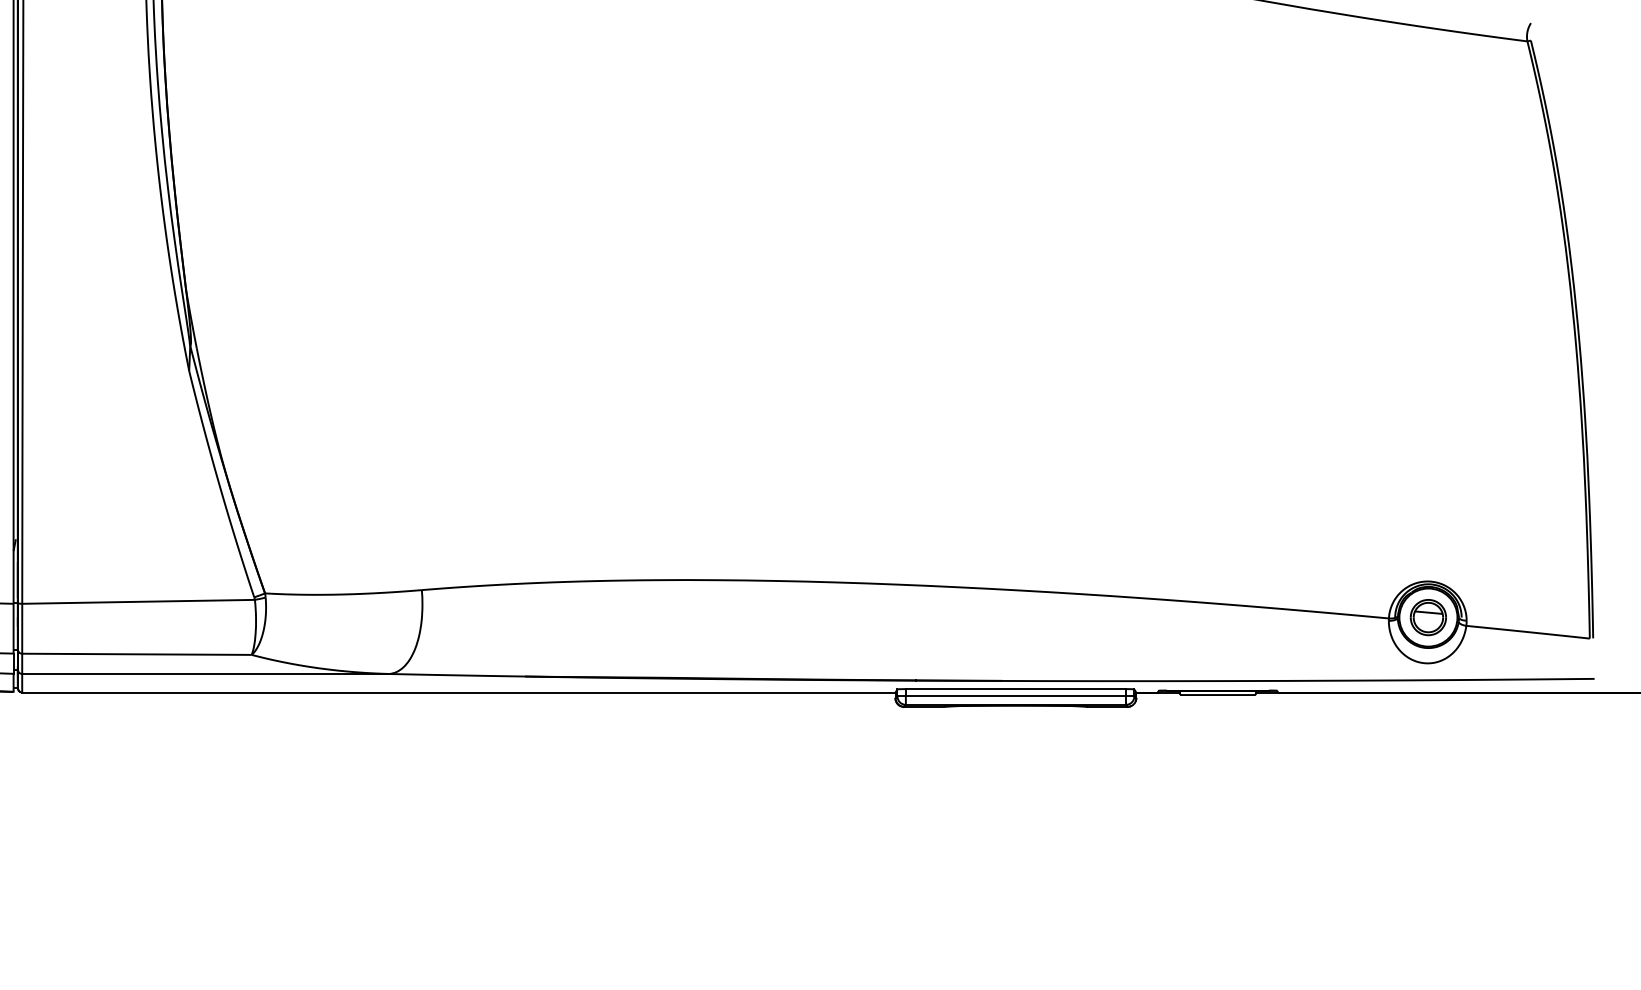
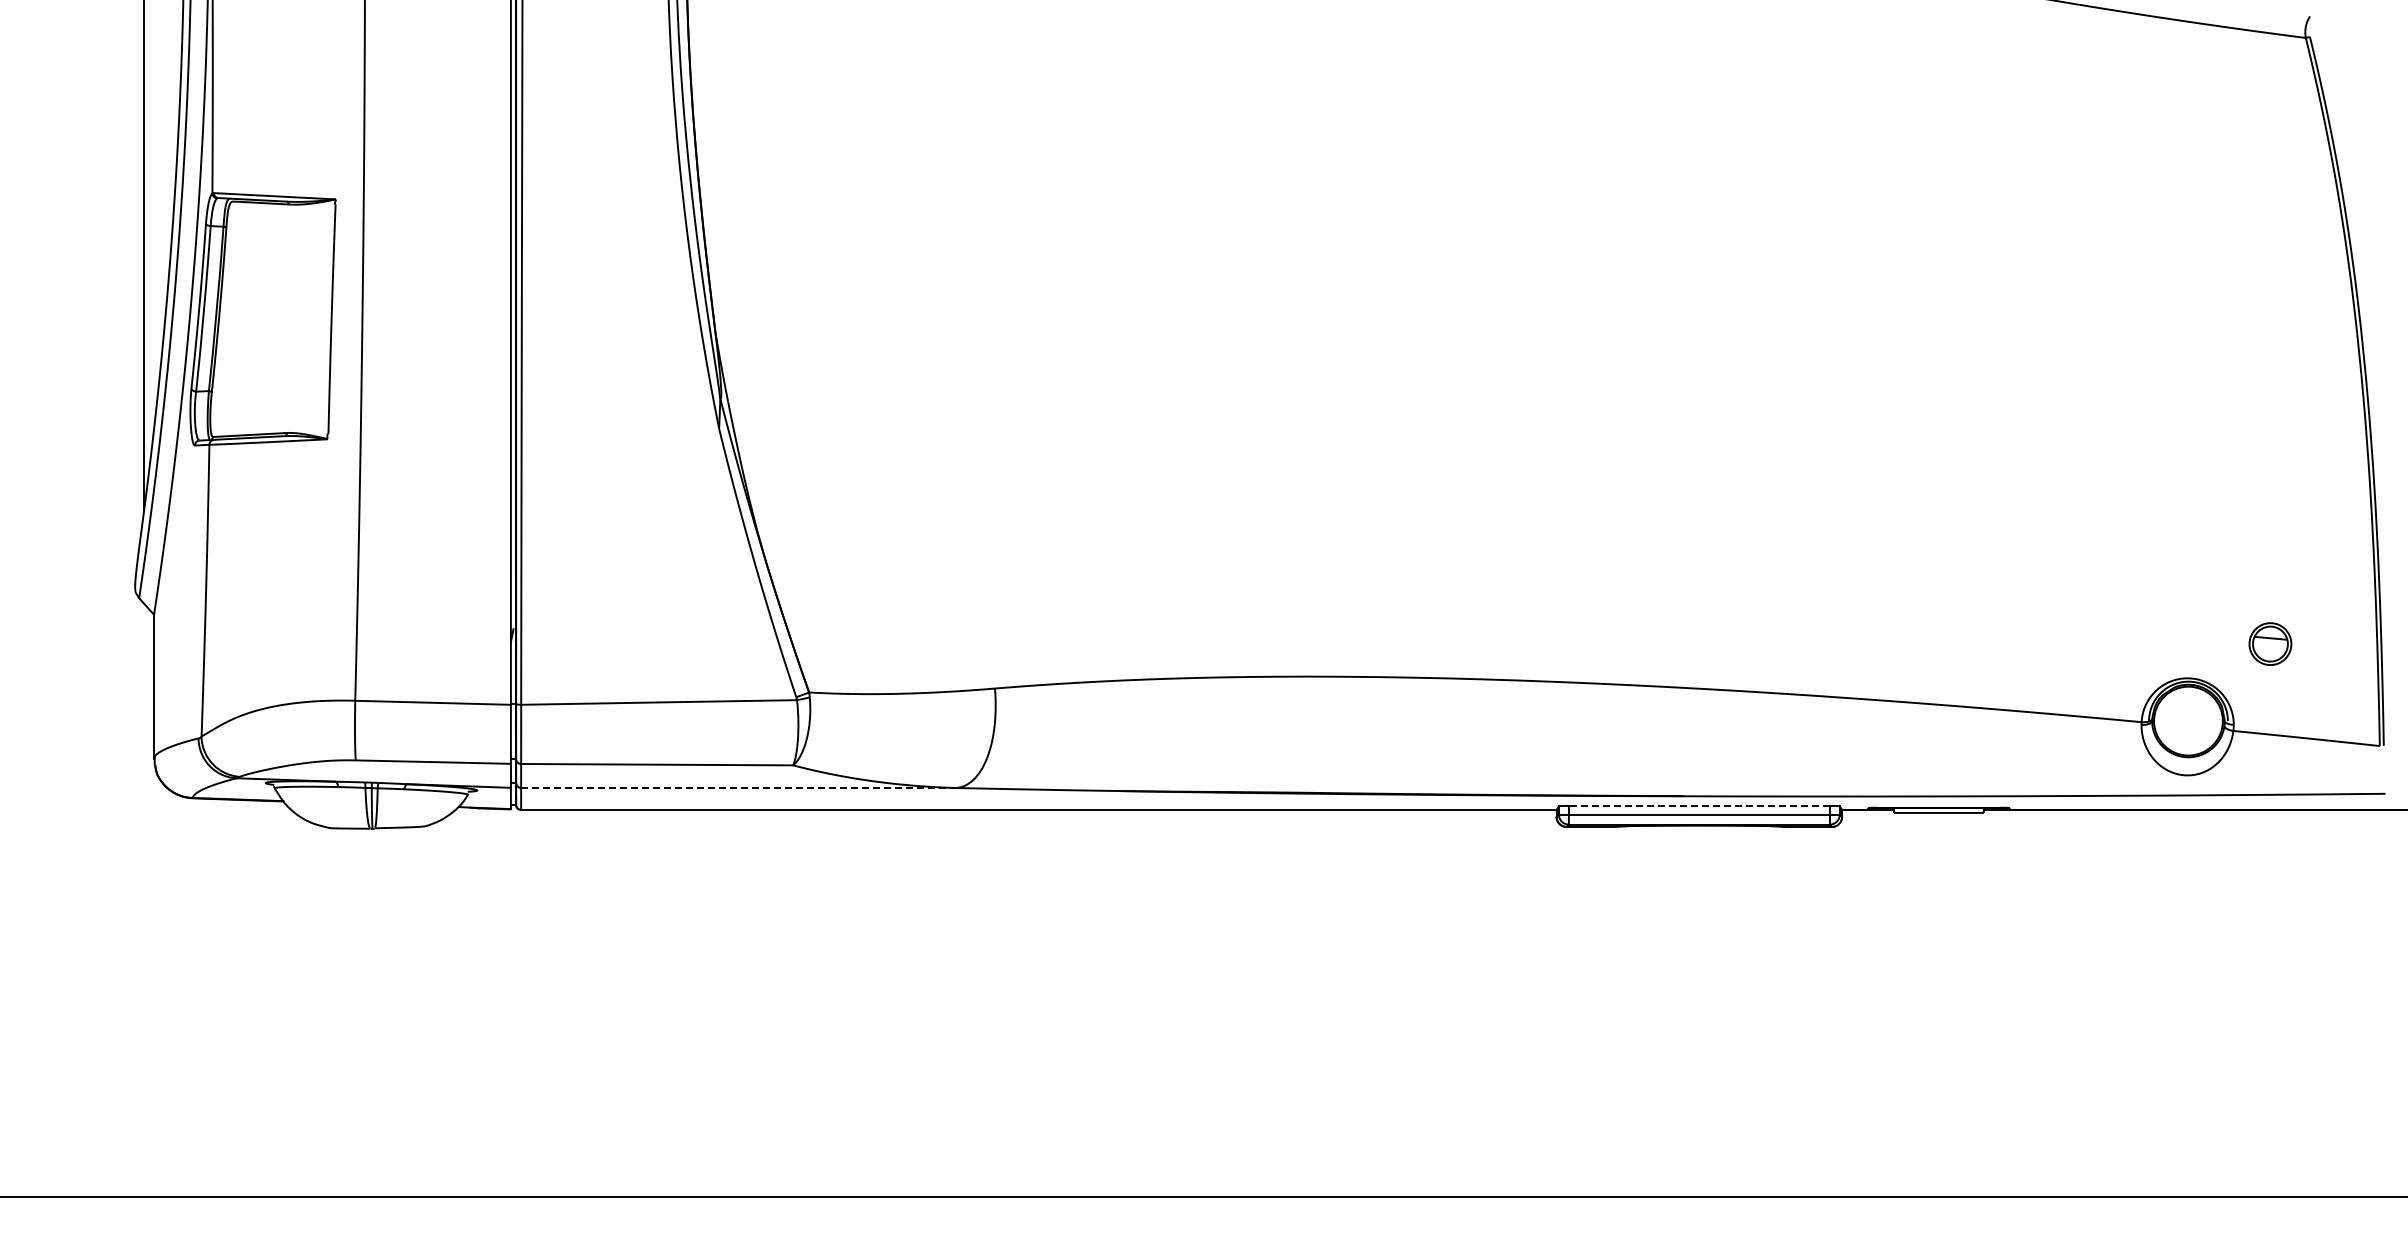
part: (1428, 617) -> (2270, 643), moved
line: (205, 674) -> (738, 788), solid -> dashed
line: (1015, 688) -> (1698, 805), solid -> dashed

